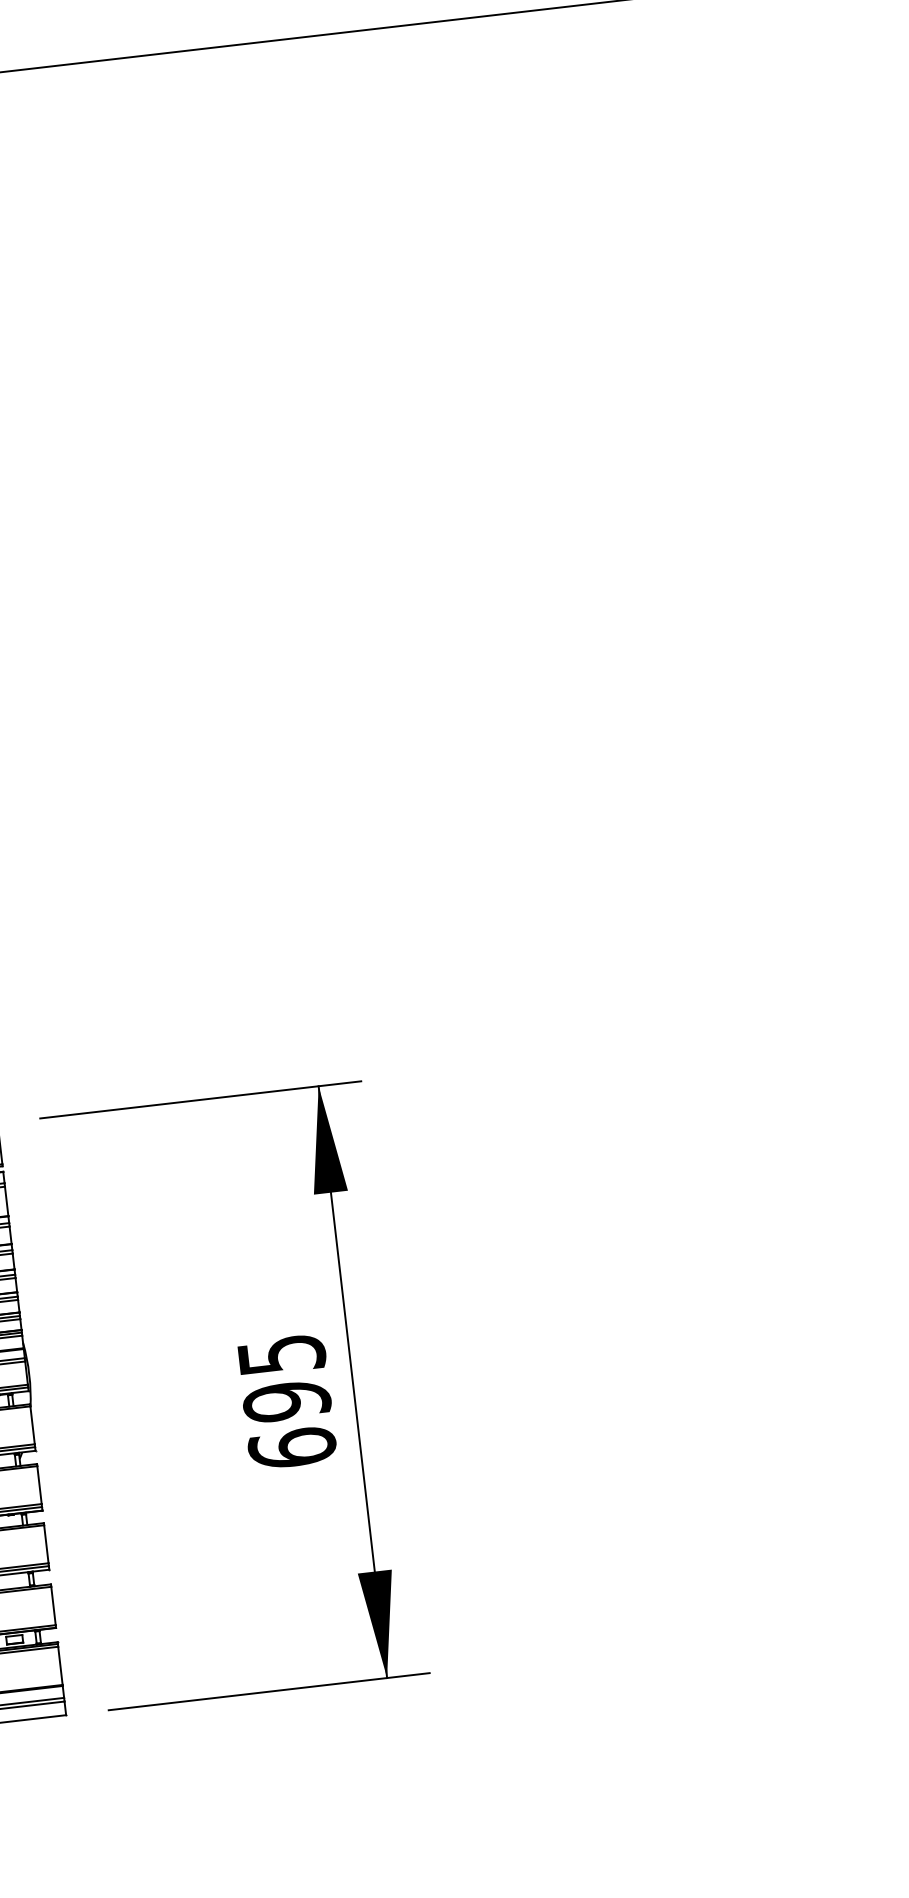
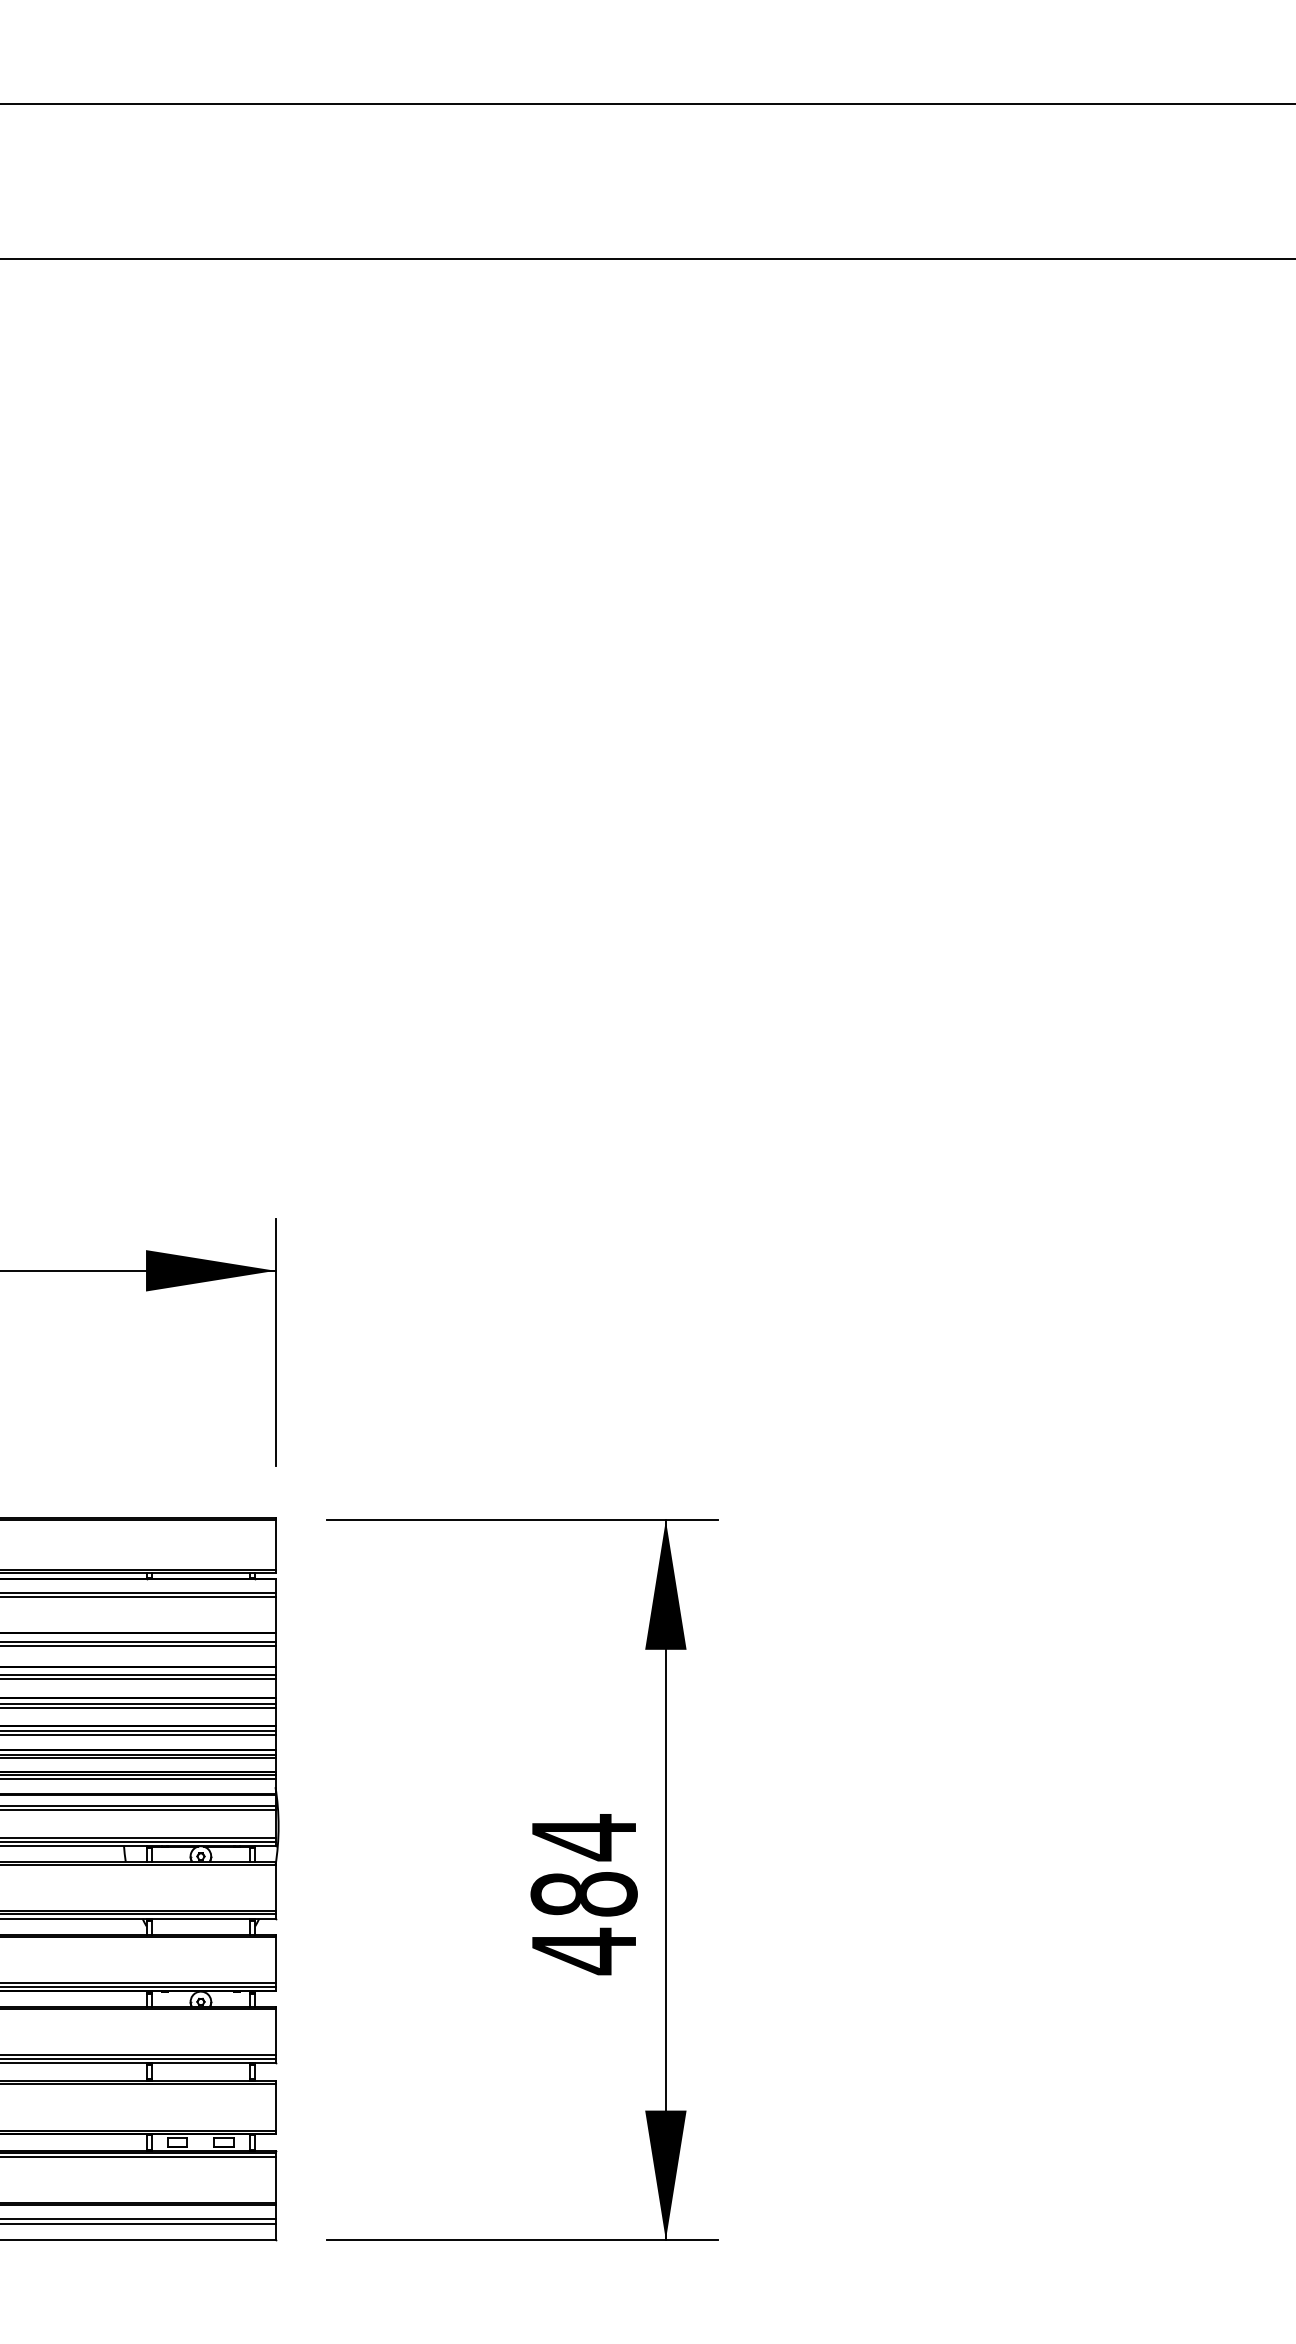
text: (286, 1401) -> (583, 1894), 695 -> 484

